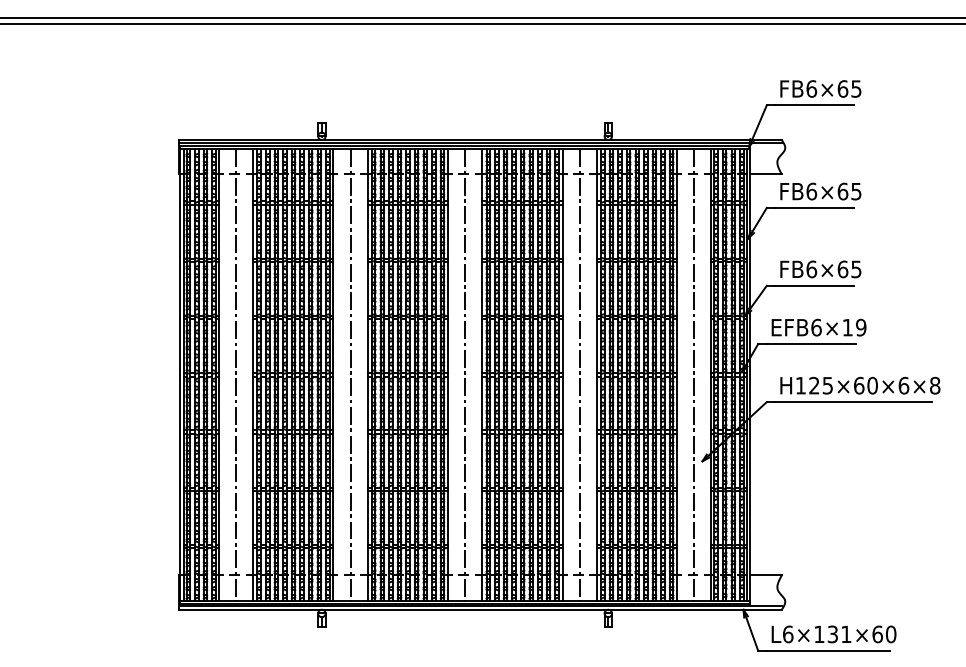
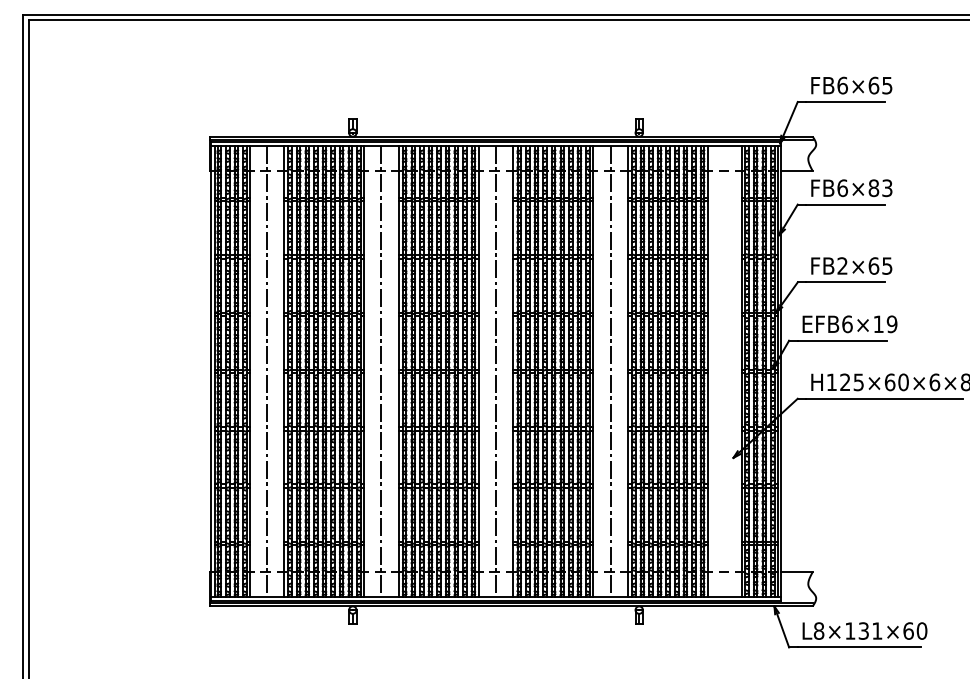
text: (849, 190) -> (880, 187), FB6×65 -> FB6×83
text: (811, 268) -> (842, 265), FB6×65 -> FB2×65
line: (694, 374) -> (725, 371), removed
text: (787, 633) -> (818, 630), L6×131×60 -> L8×131×60

